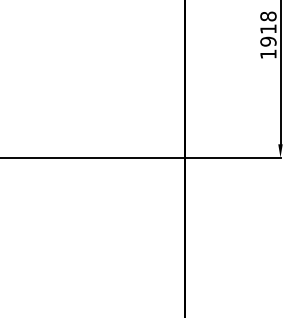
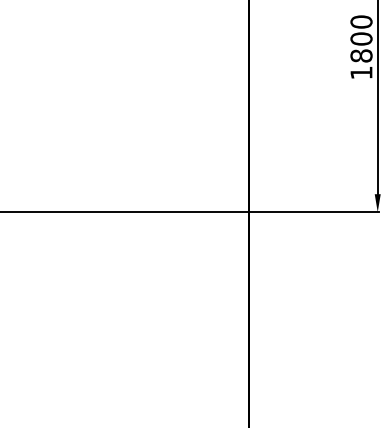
text: (268, 28) -> (361, 38), 1918 -> 1800

